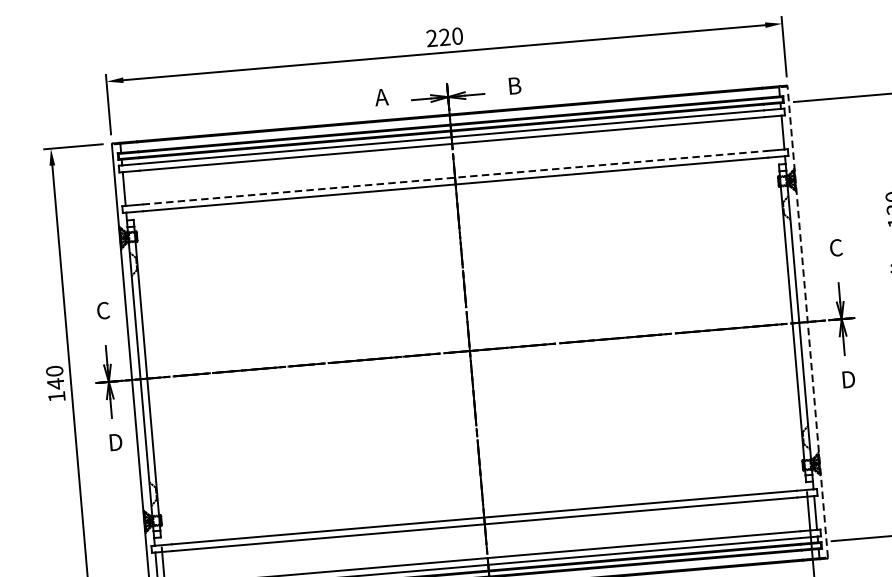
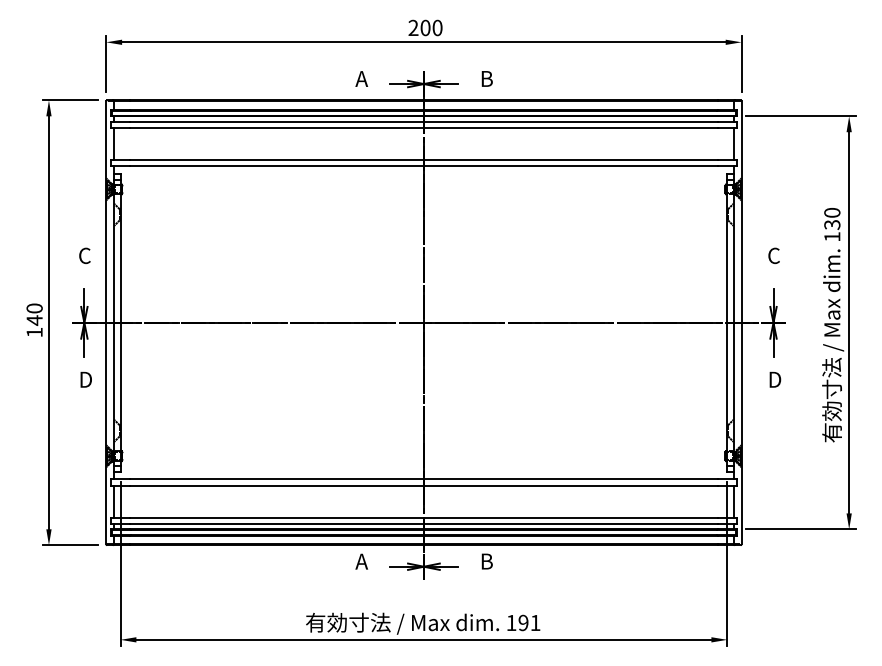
text: (444, 37) -> (425, 28), 220 -> 200
line: (454, 177) -> (423, 159), dashed -> solid
line: (807, 321) -> (741, 322), dashed -> solid

